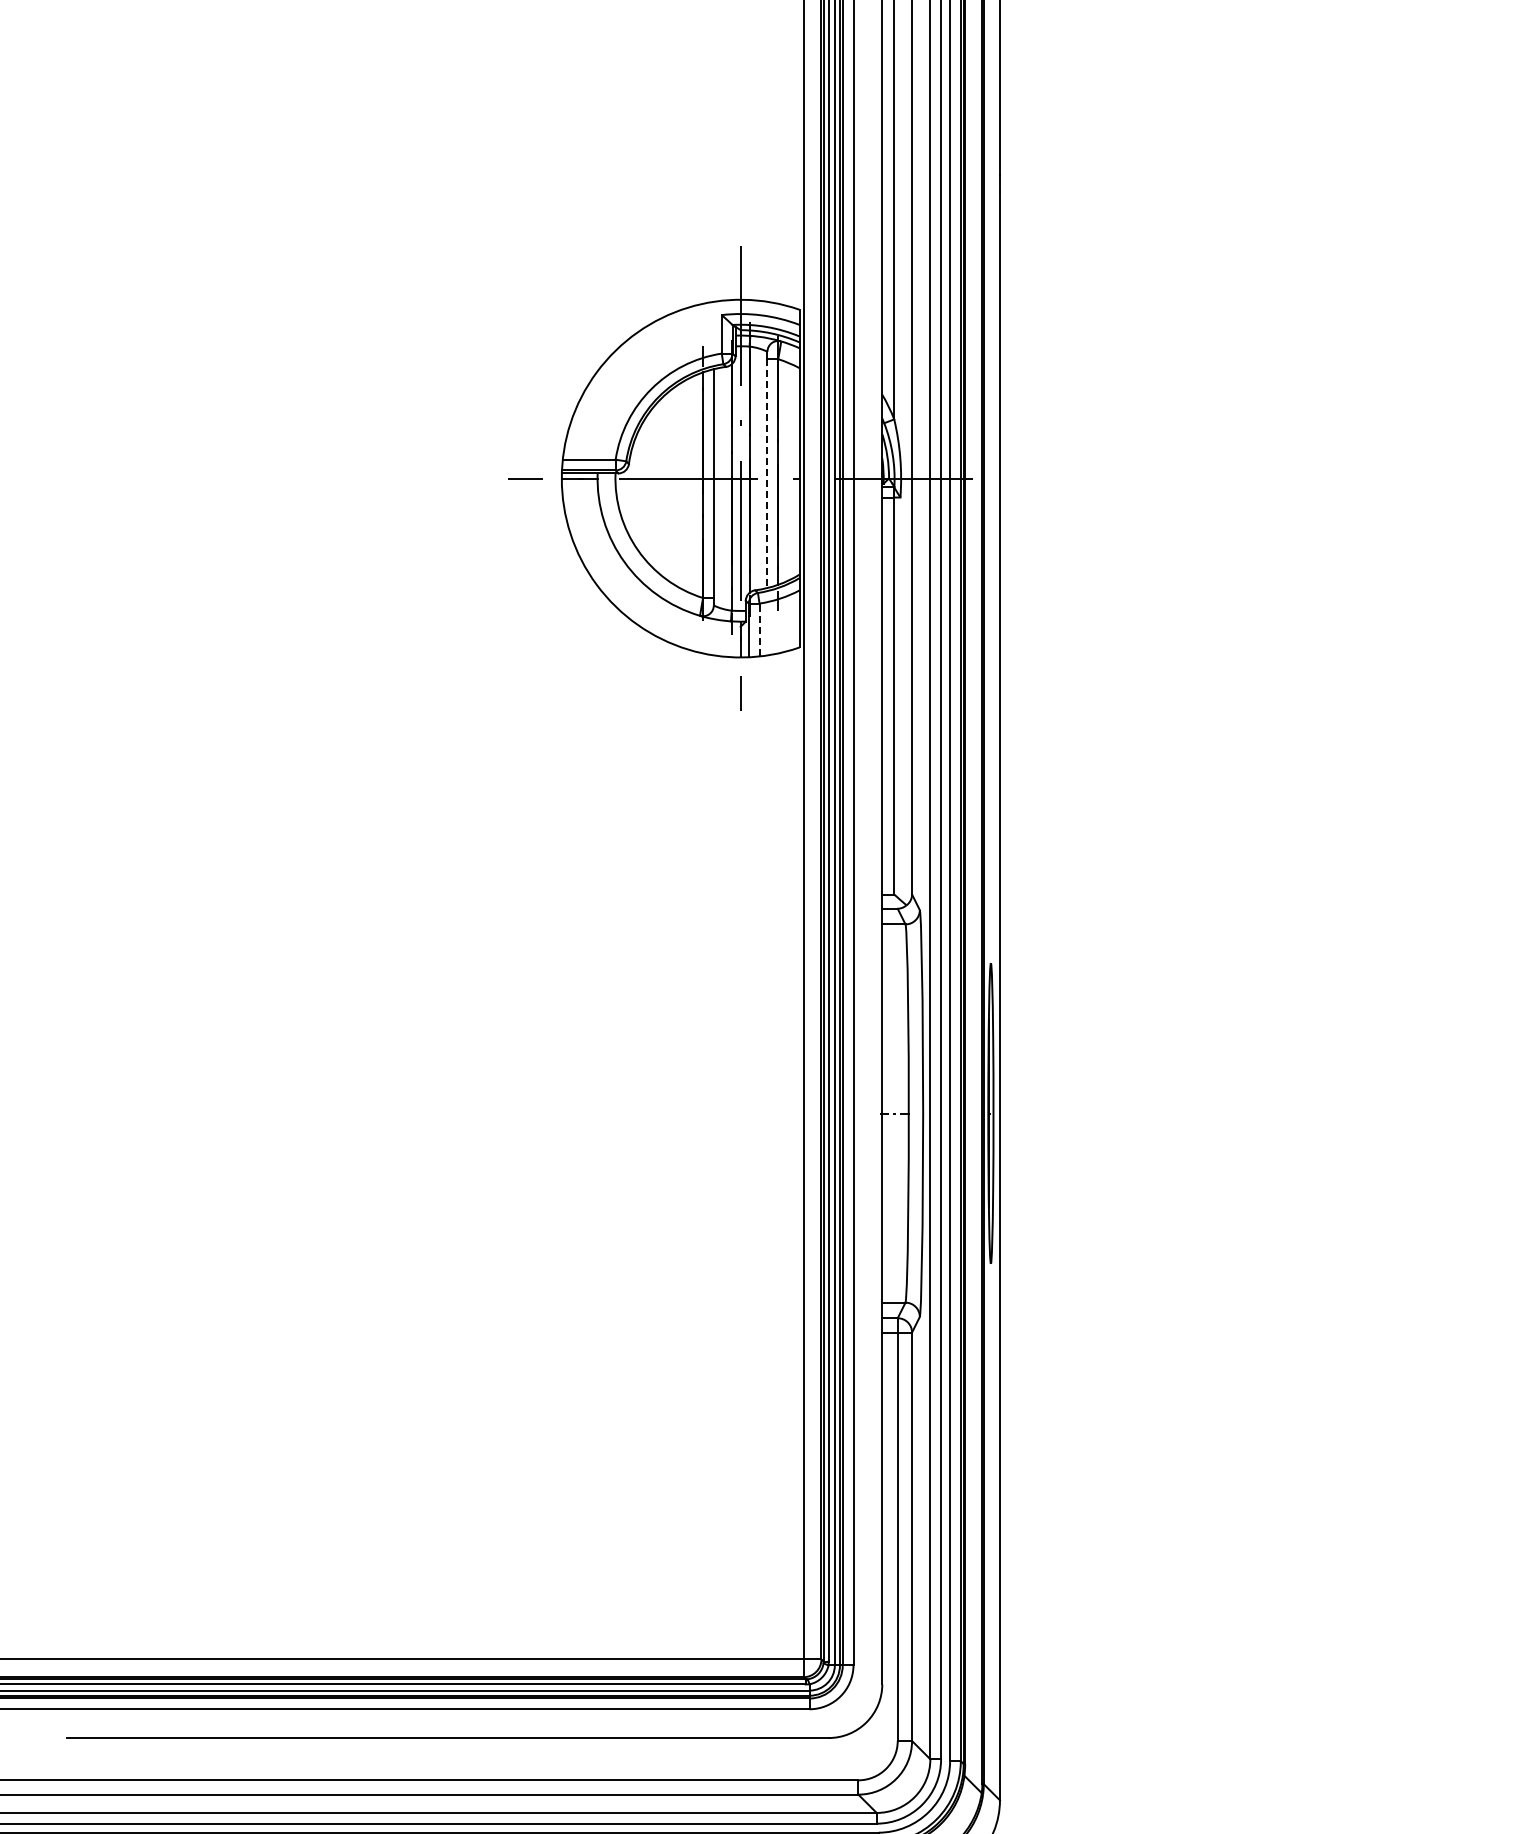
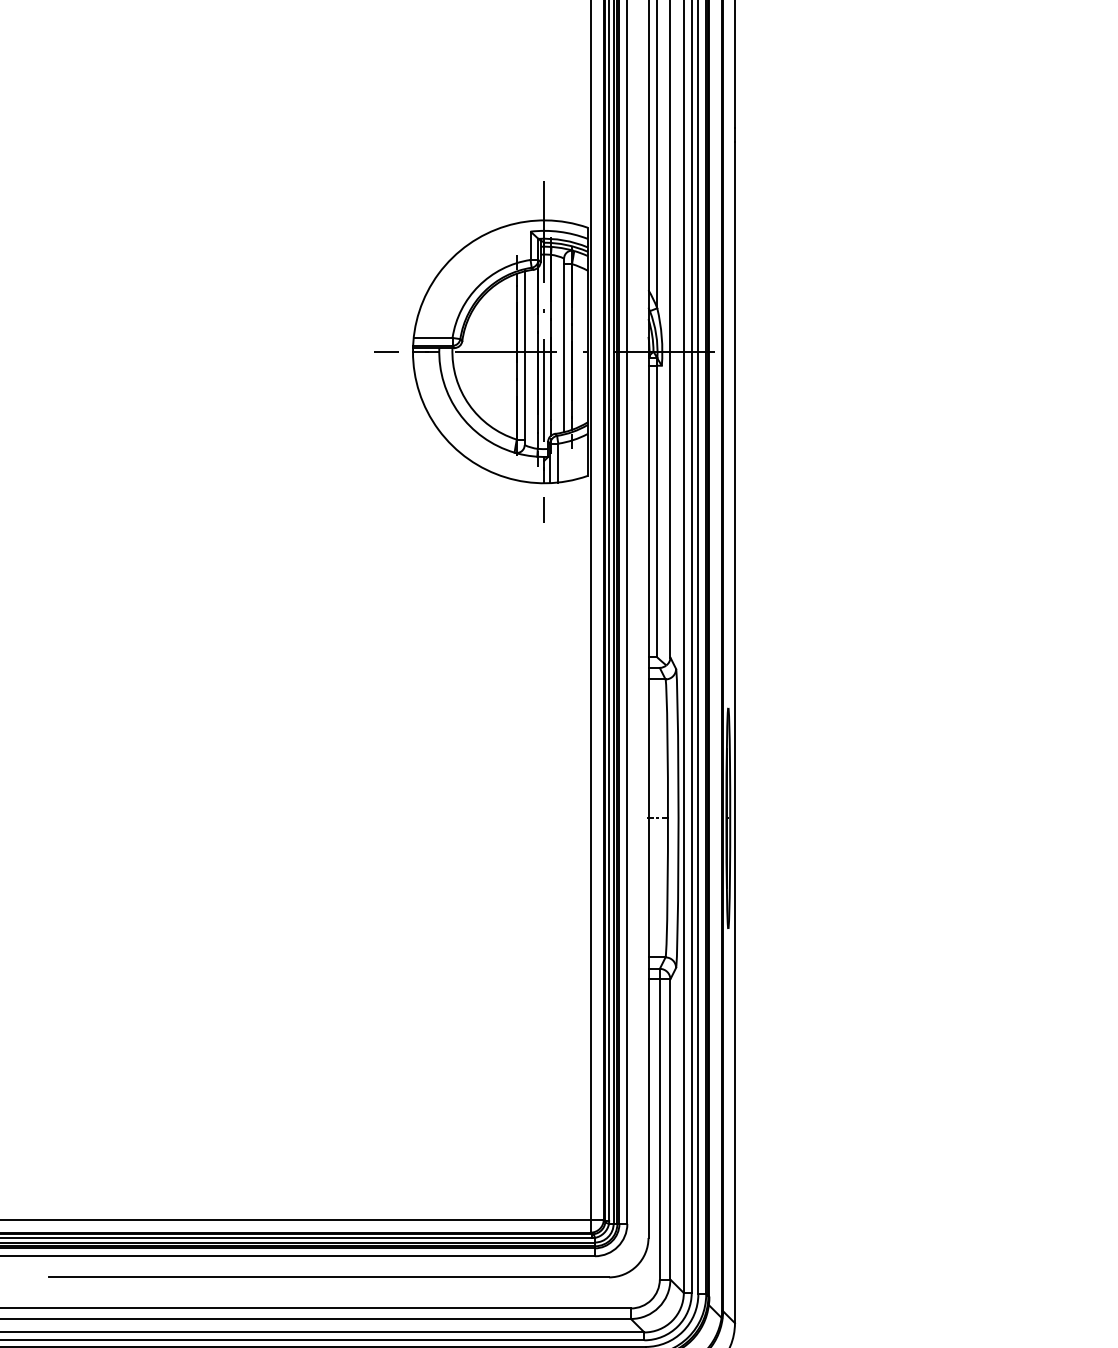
line: (767, 474) -> (564, 348), dashed -> solid
line: (759, 629) -> (558, 462), dashed -> solid

